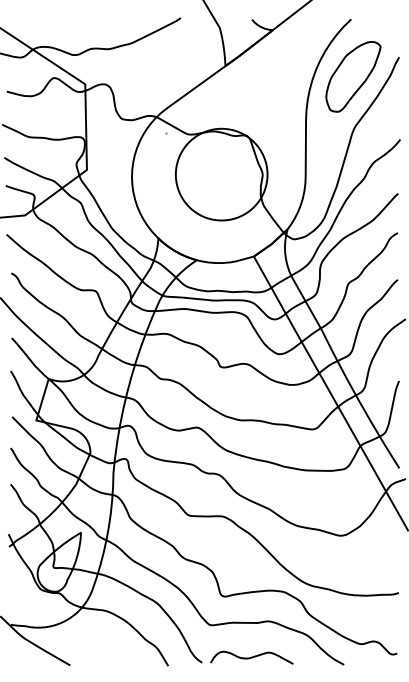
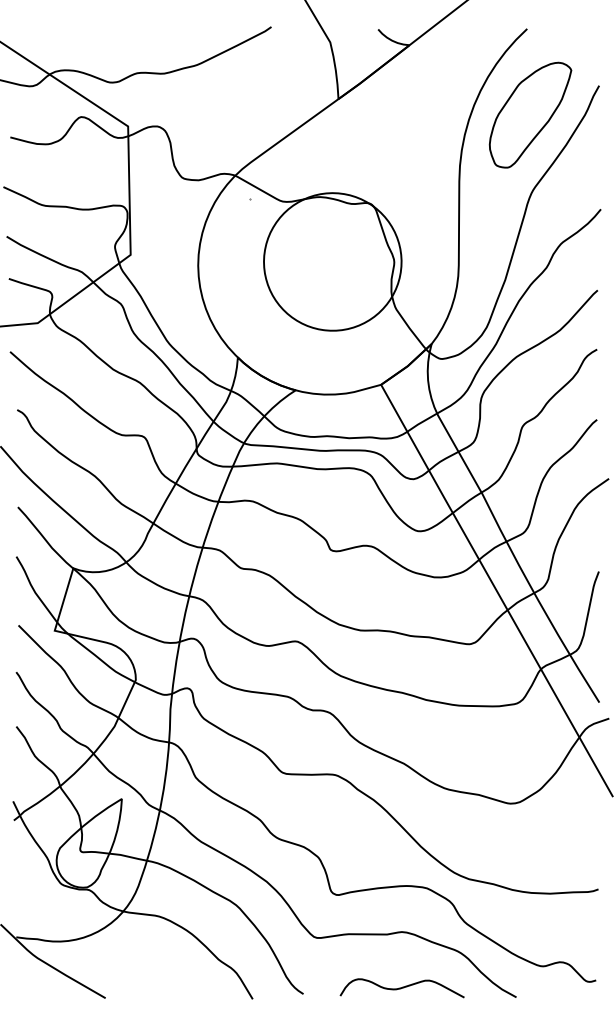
curve: (251, 657) -> (401, 987), moved

